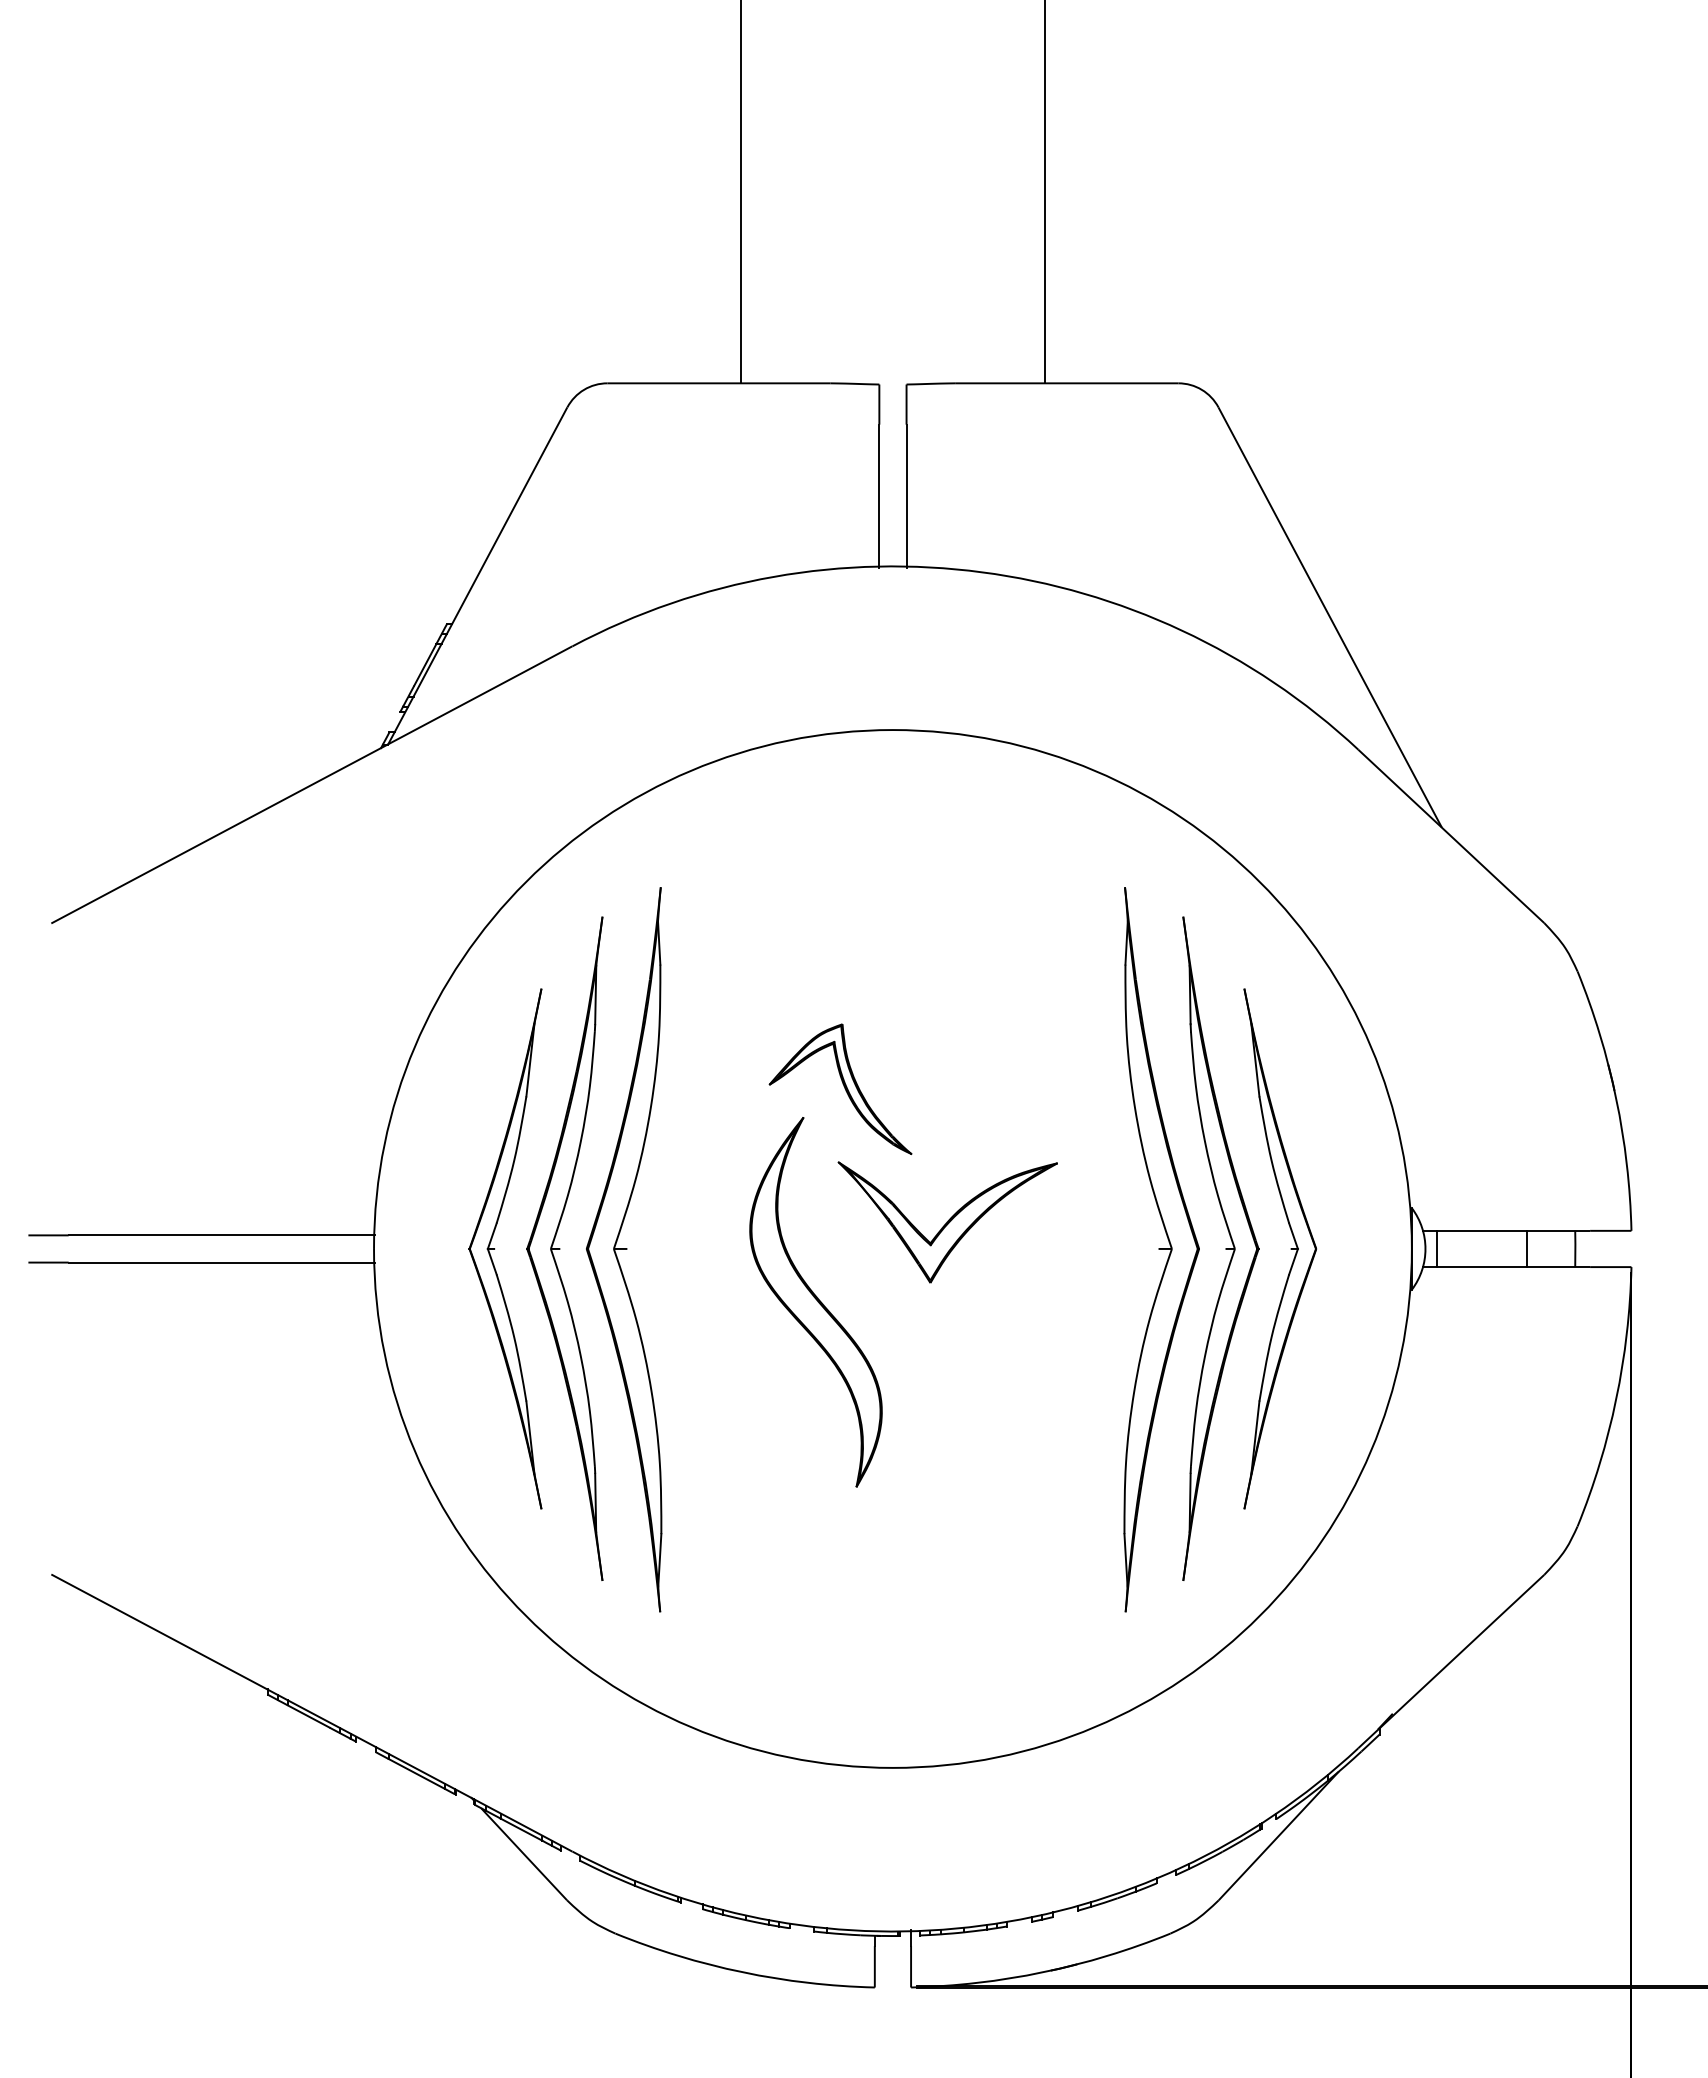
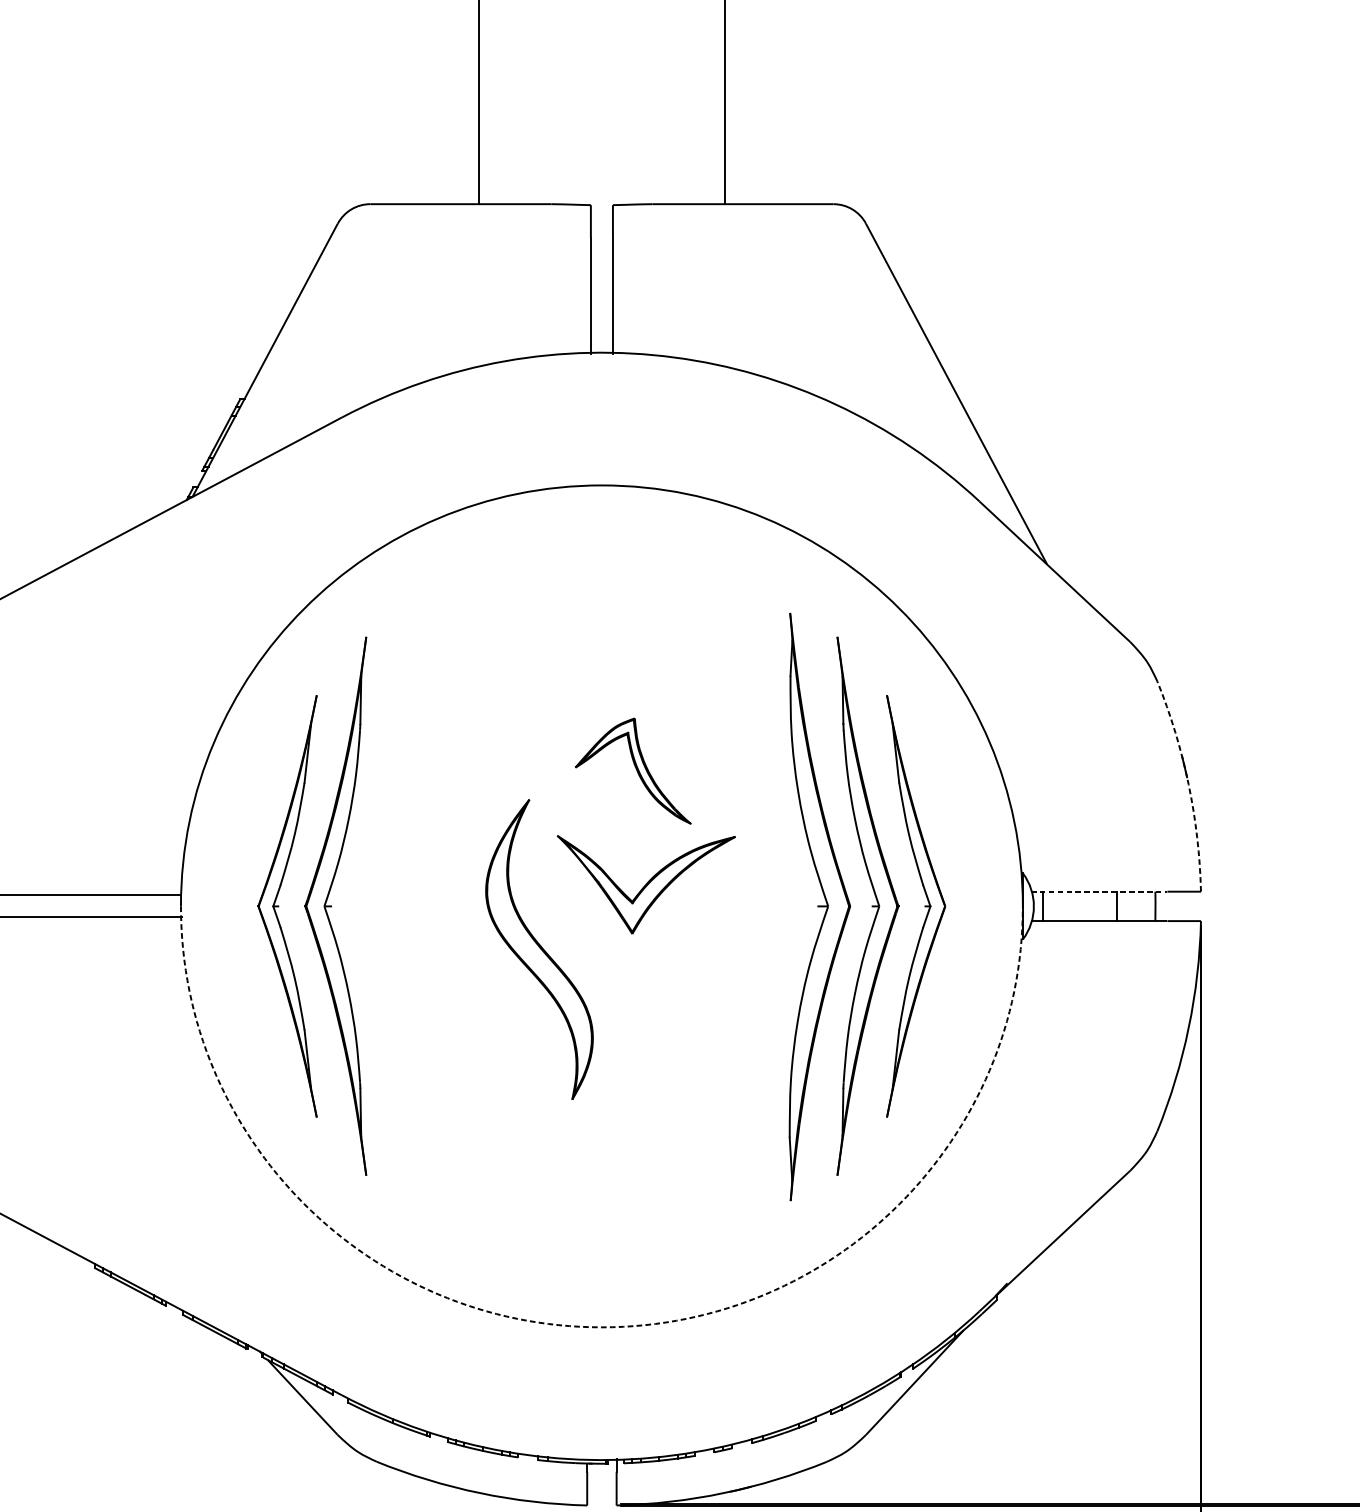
part: (840, 1088) -> (633, 770), moved
arc: (1616, 1098) -> (1188, 784), solid -> dashed
line: (1506, 1230) -> (1099, 891), solid -> dashed
part: (624, 1249) -> (384, 906), removed
arc: (892, 1767) -> (601, 1327), solid -> dashed

